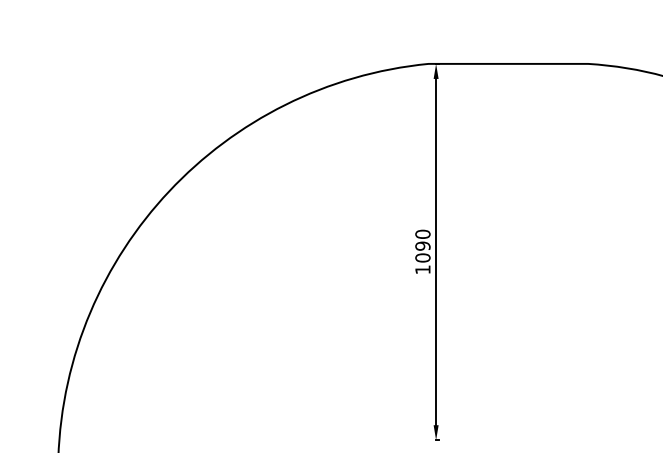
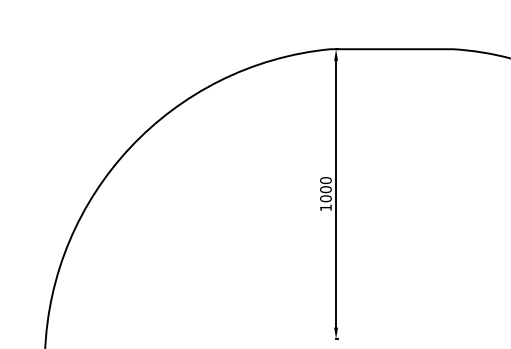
text: (422, 245) -> (325, 189), 1090 -> 1000

